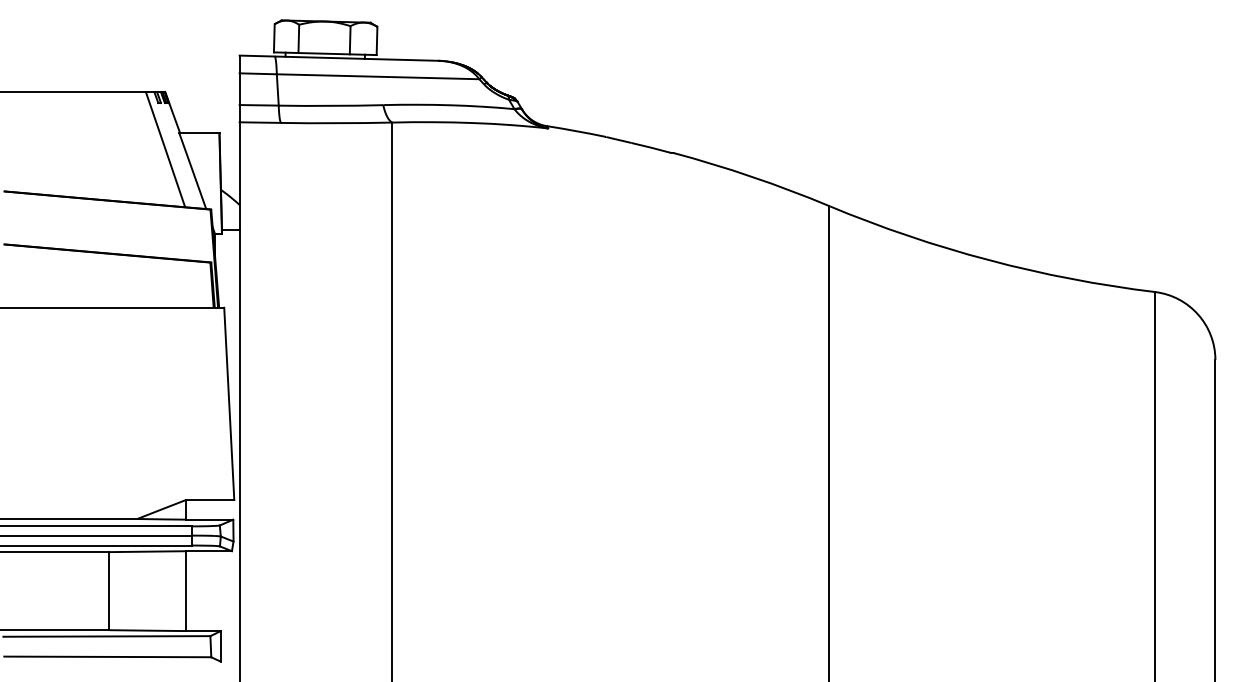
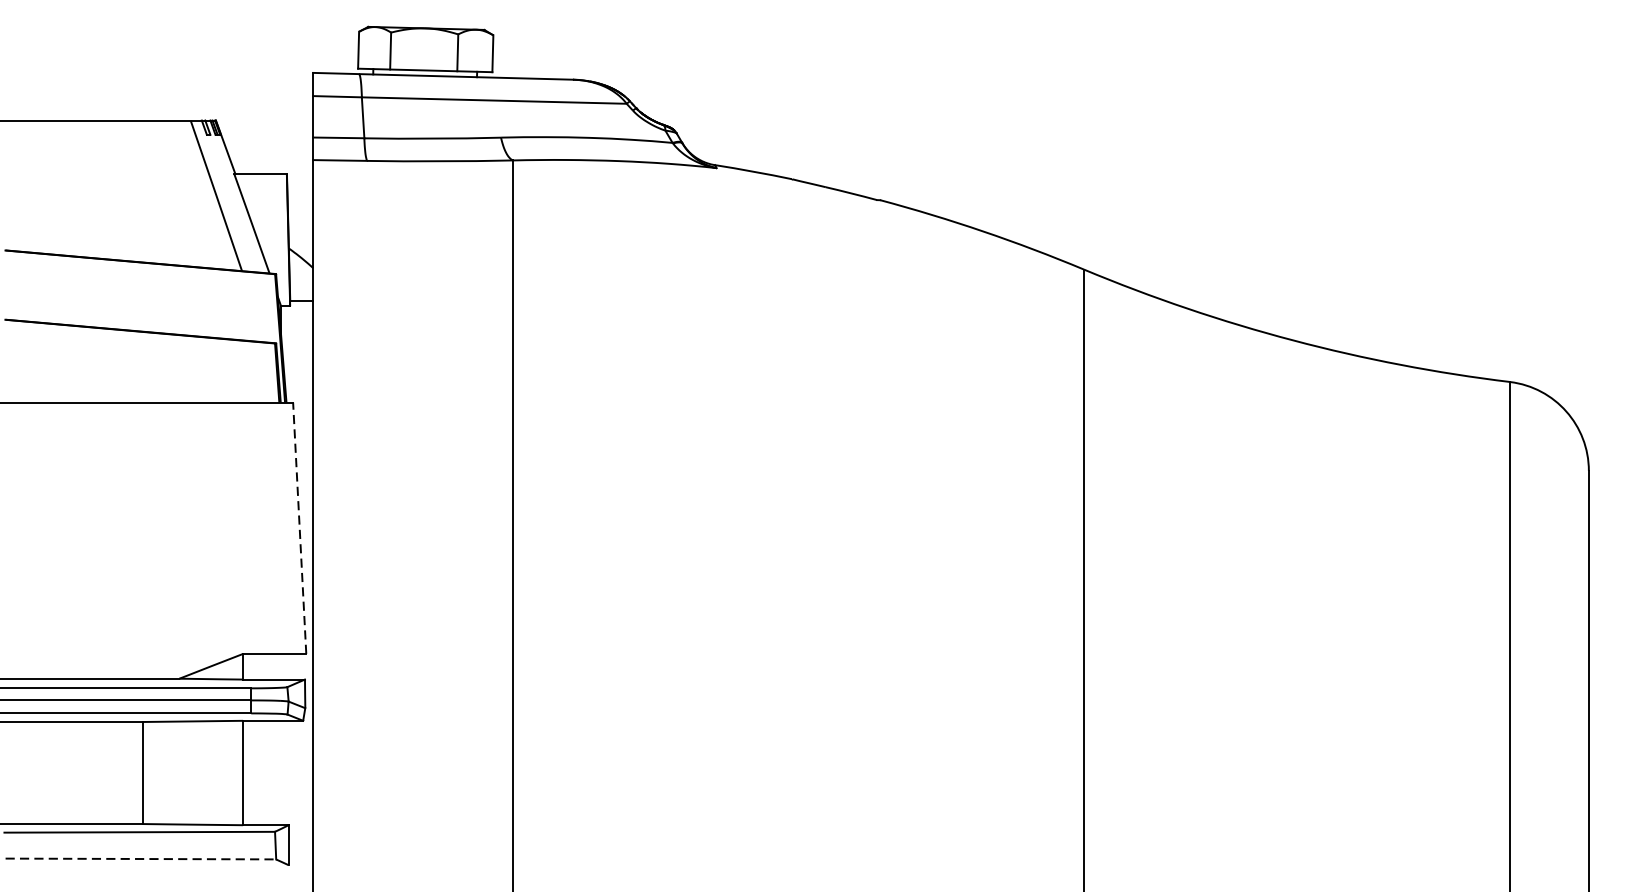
line: (229, 403) -> (300, 527), solid -> dashed
line: (108, 656) -> (141, 858), solid -> dashed

